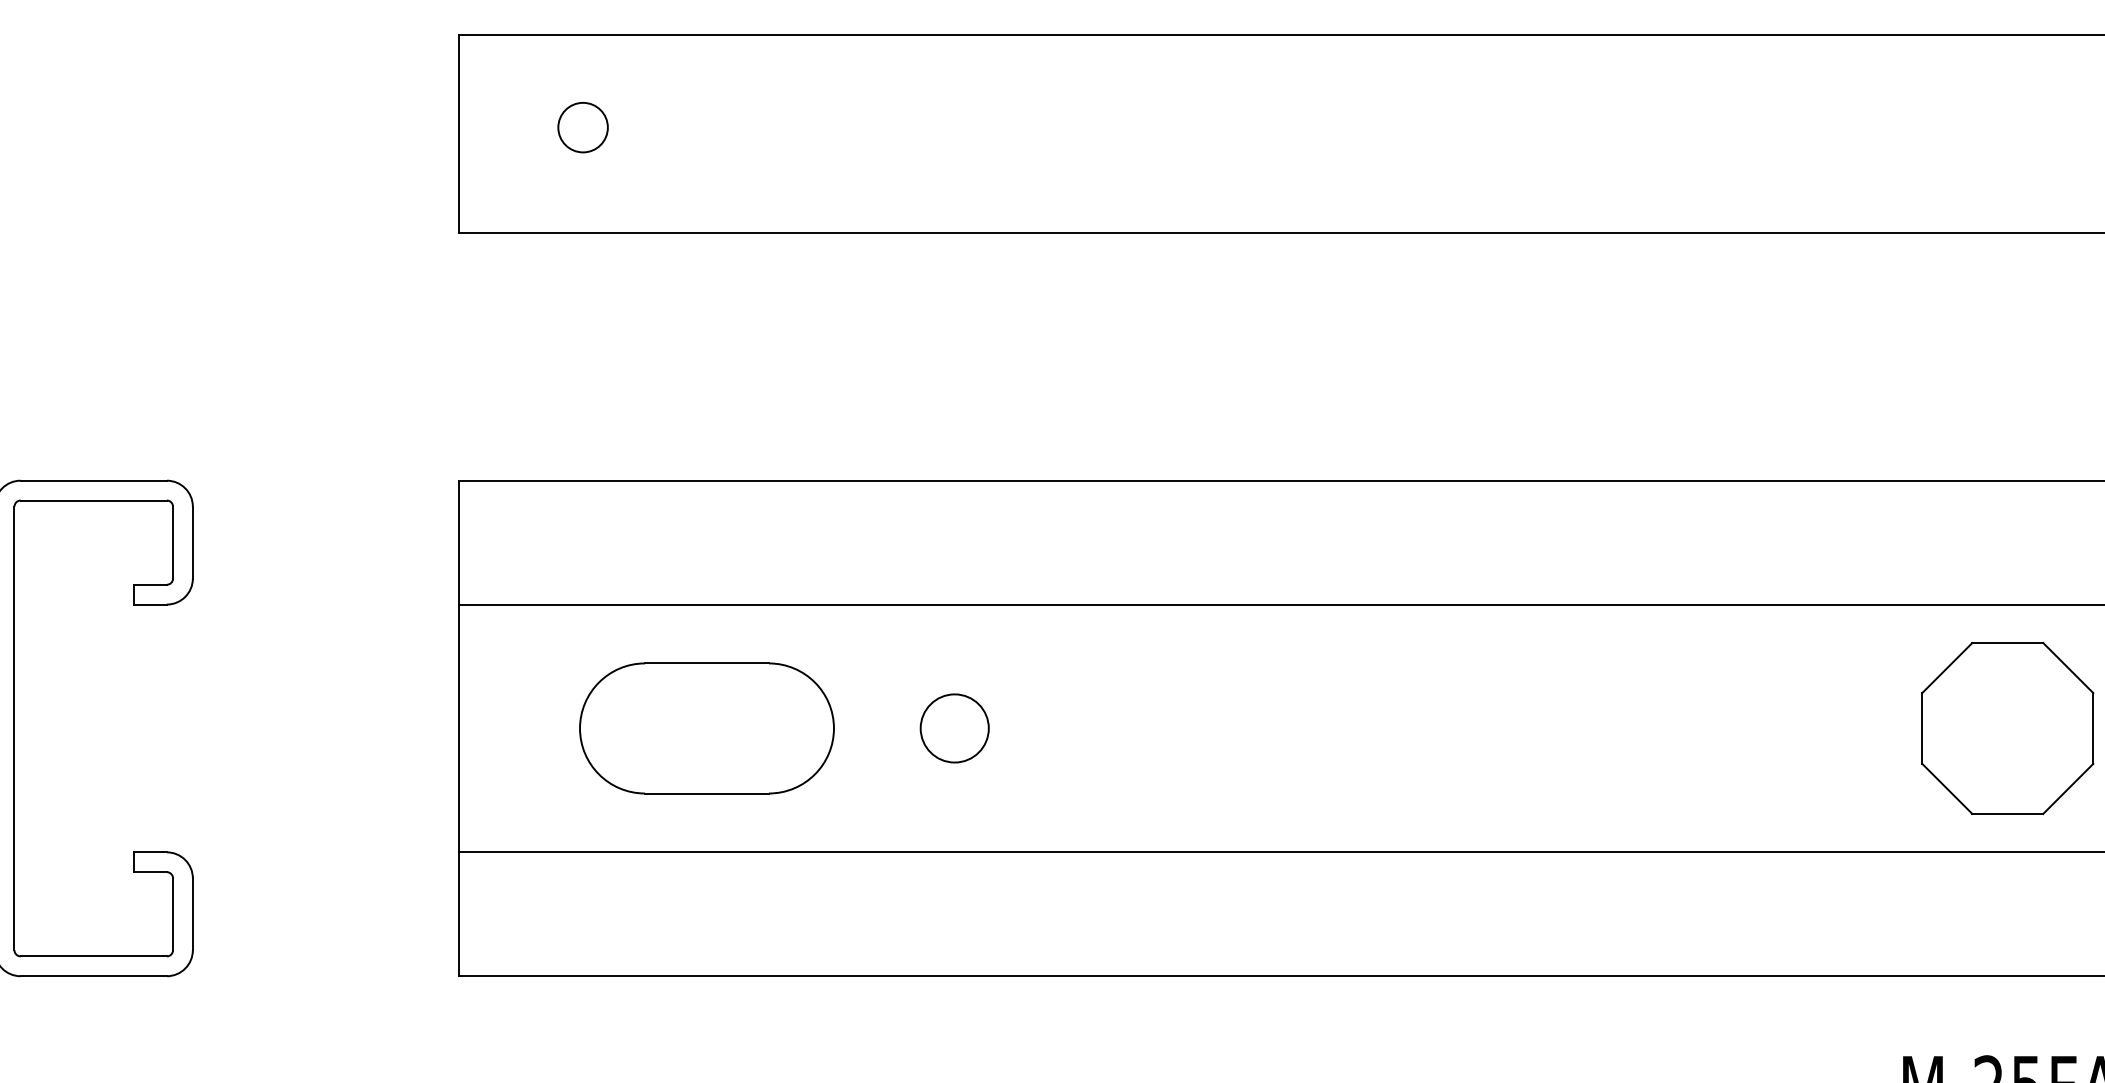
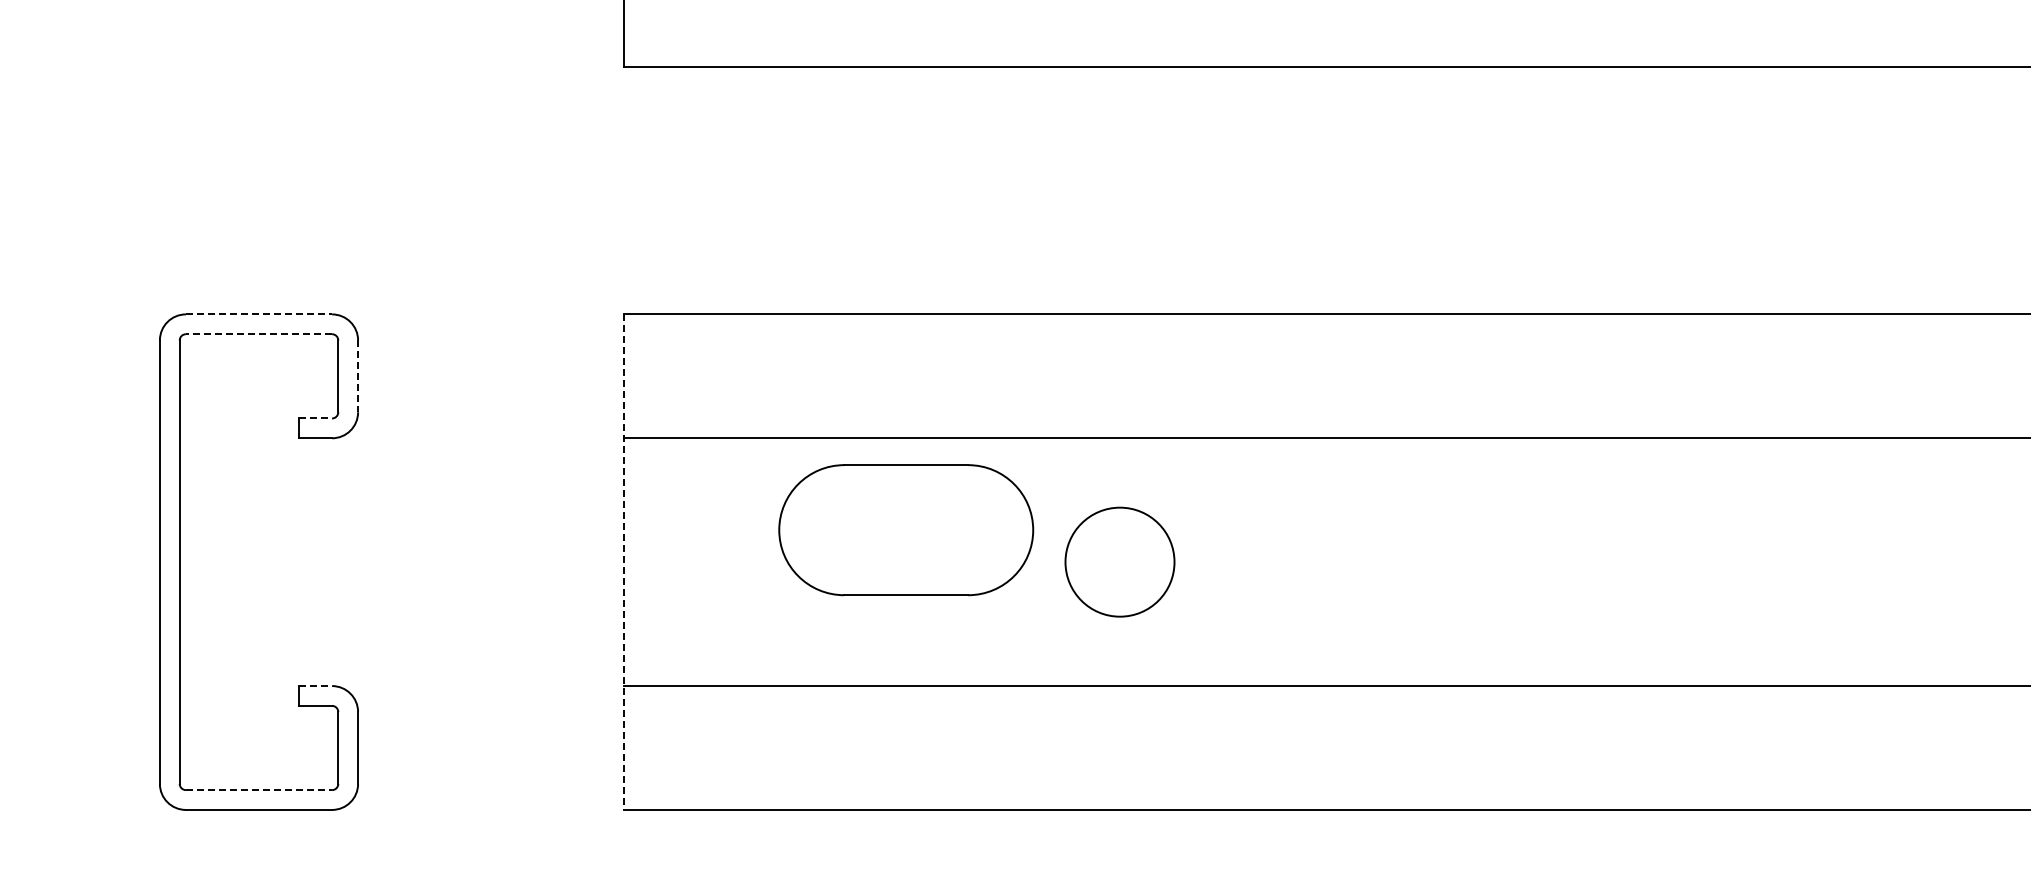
line: (94, 480) -> (259, 314), solid -> dashed
line: (93, 500) -> (258, 334), solid -> dashed
line: (192, 542) -> (357, 376), solid -> dashed
line: (150, 584) -> (315, 418), solid -> dashed
line: (459, 728) -> (624, 562), solid -> dashed
part: (706, 728) -> (905, 530), moved
circle: (954, 728) -> (1119, 562), size x1.6
line: (150, 852) -> (315, 686), solid -> dashed
line: (94, 956) -> (259, 790), solid -> dashed

